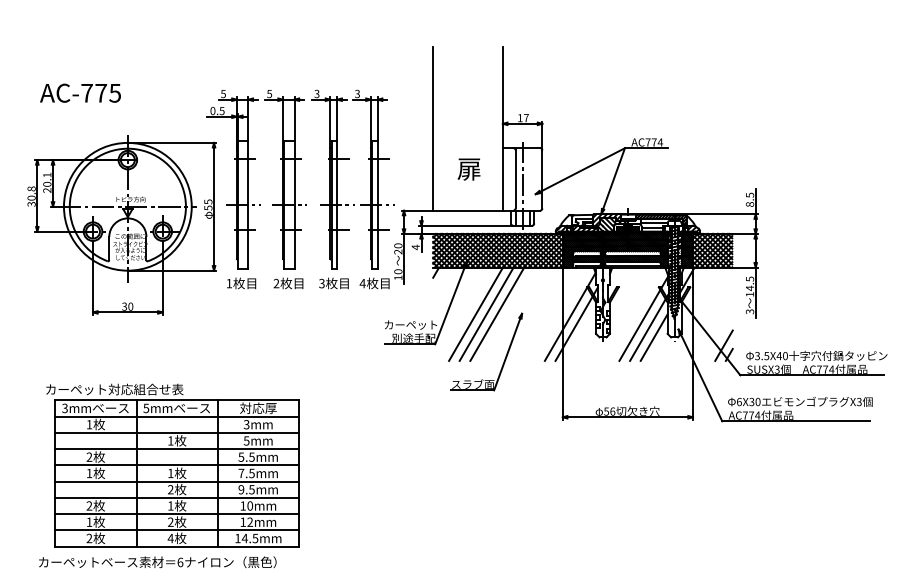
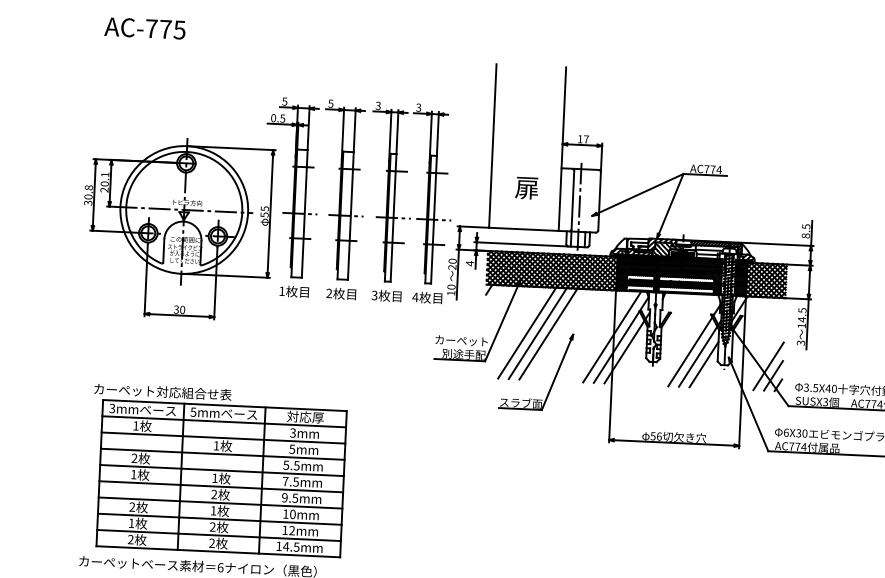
text: (80, 92) -> (145, 27), moved
line: (561, 313) -> (612, 336), added
line: (718, 336) -> (768, 366), added
text: (170, 538) -> (211, 543), 4 -> 2

